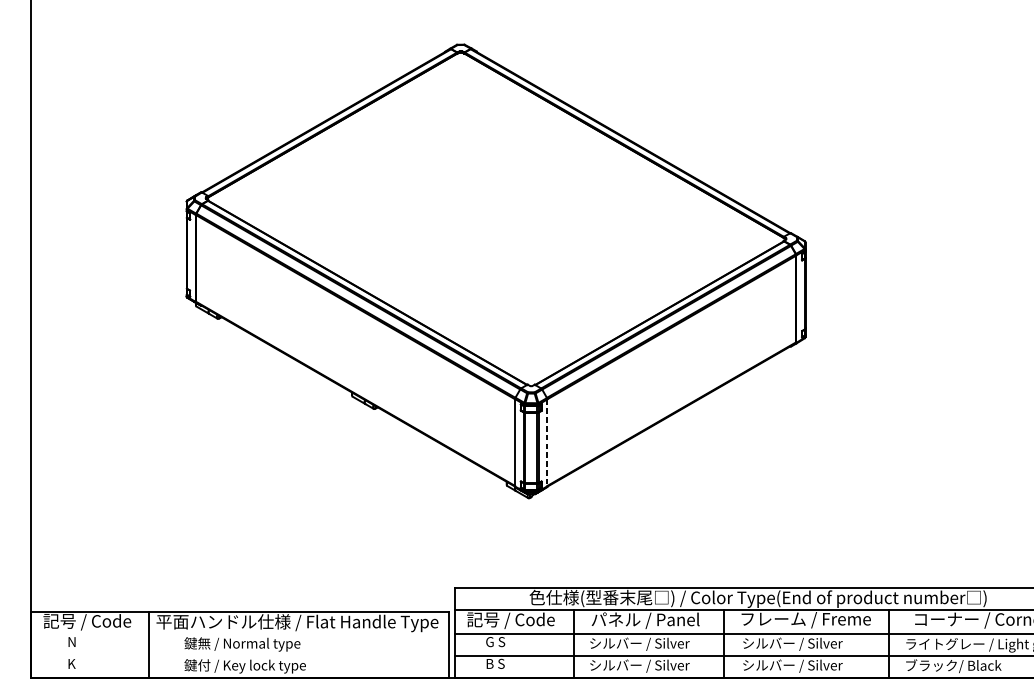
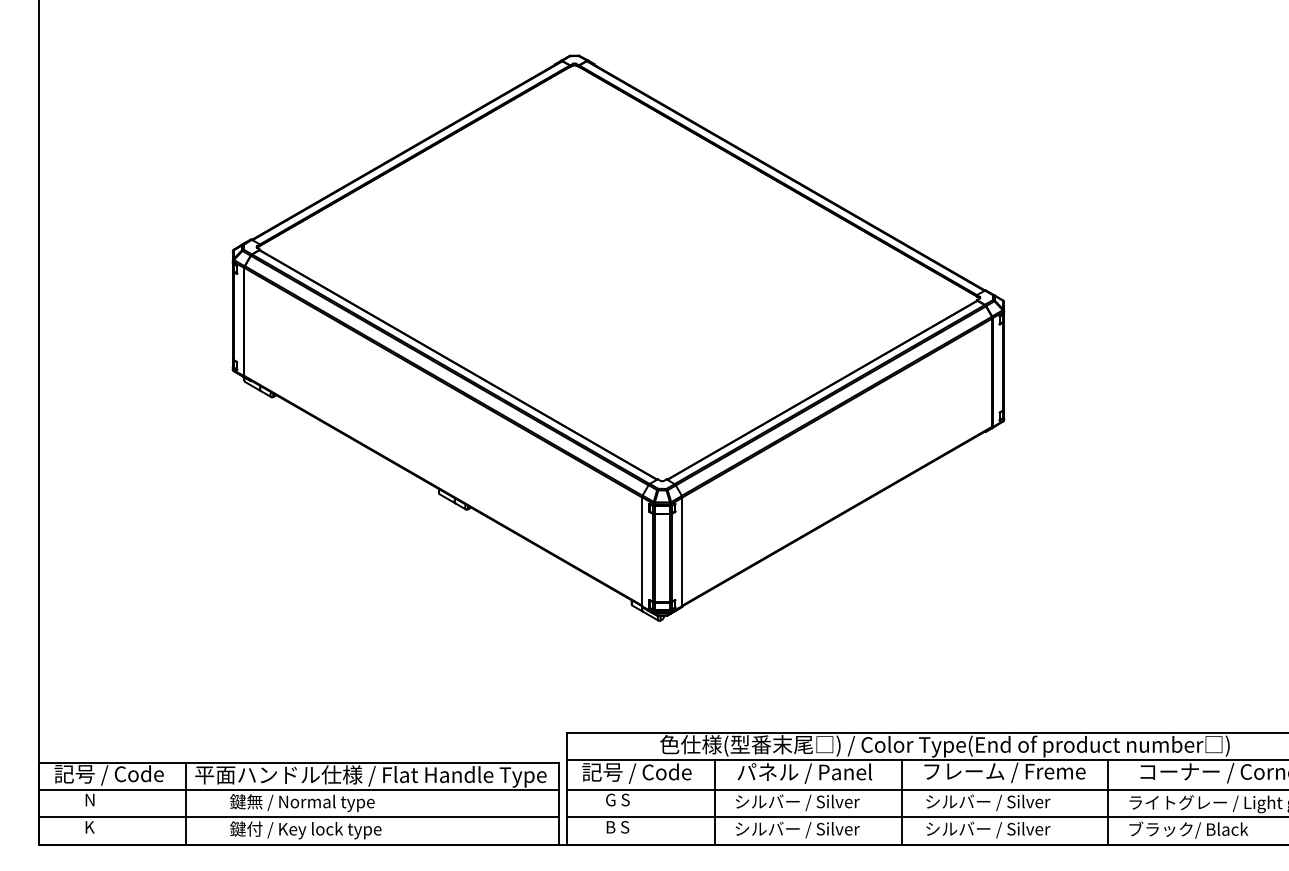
line: (547, 443) -> (682, 552), dashed -> solid
line: (239, 634) -> (298, 790), added
line: (239, 656) -> (298, 817), added

